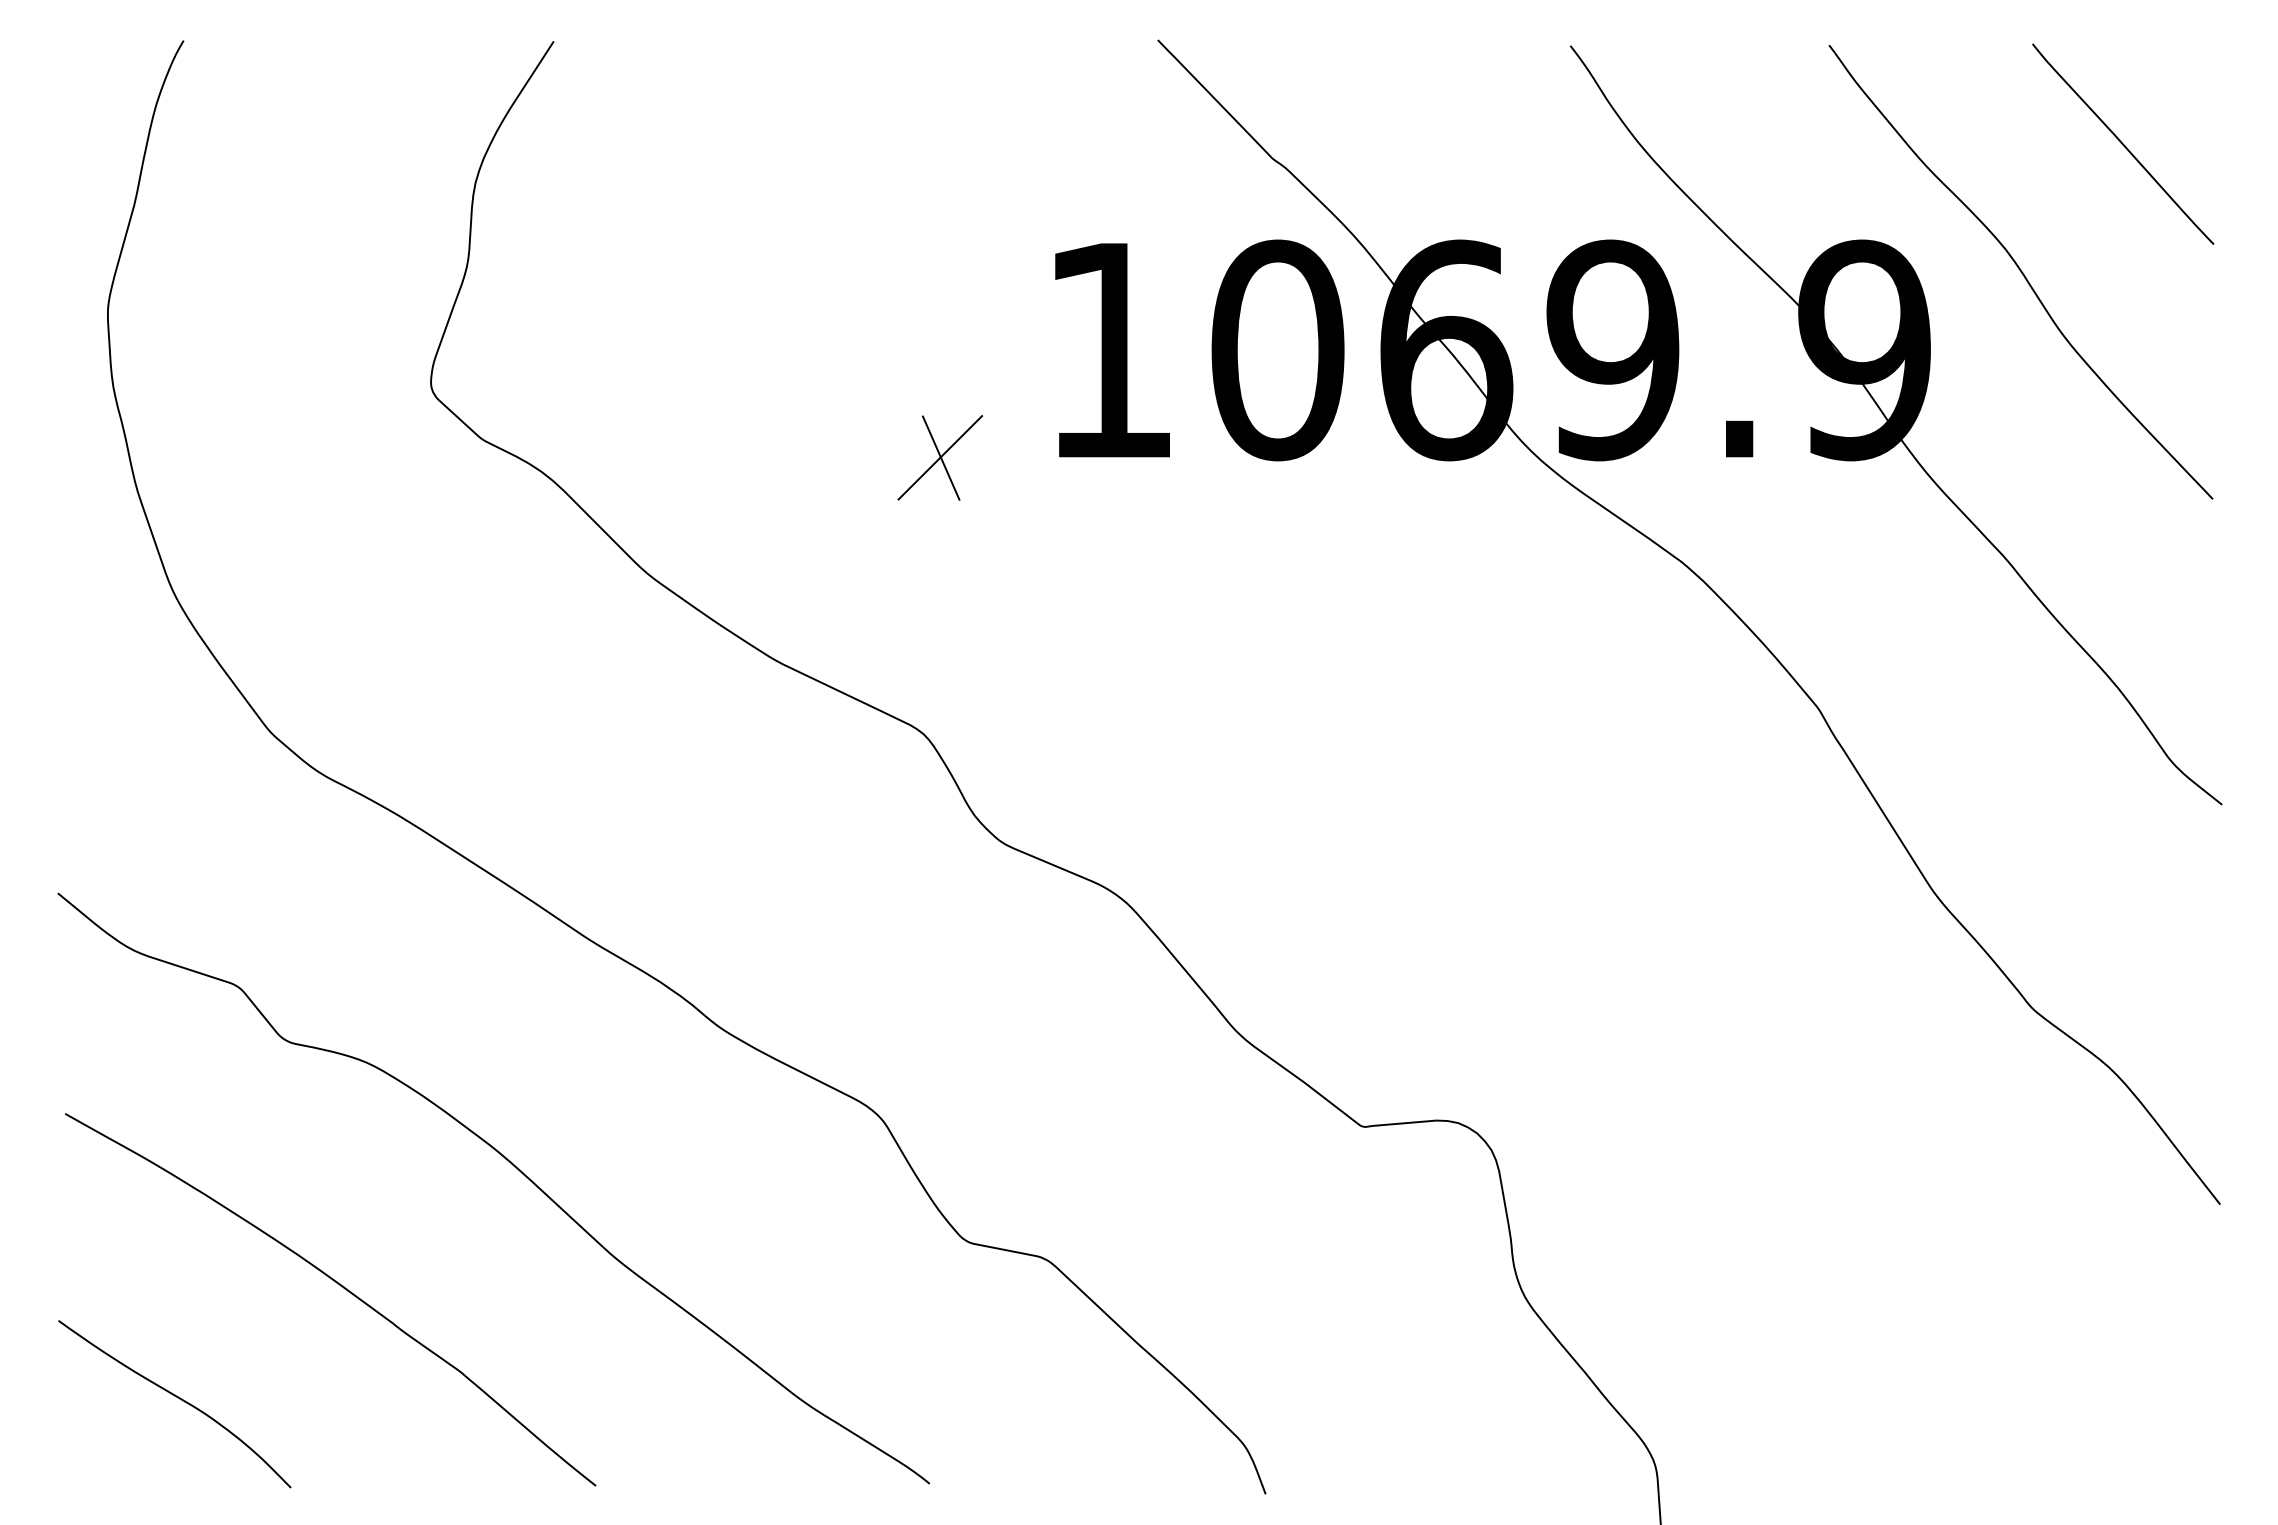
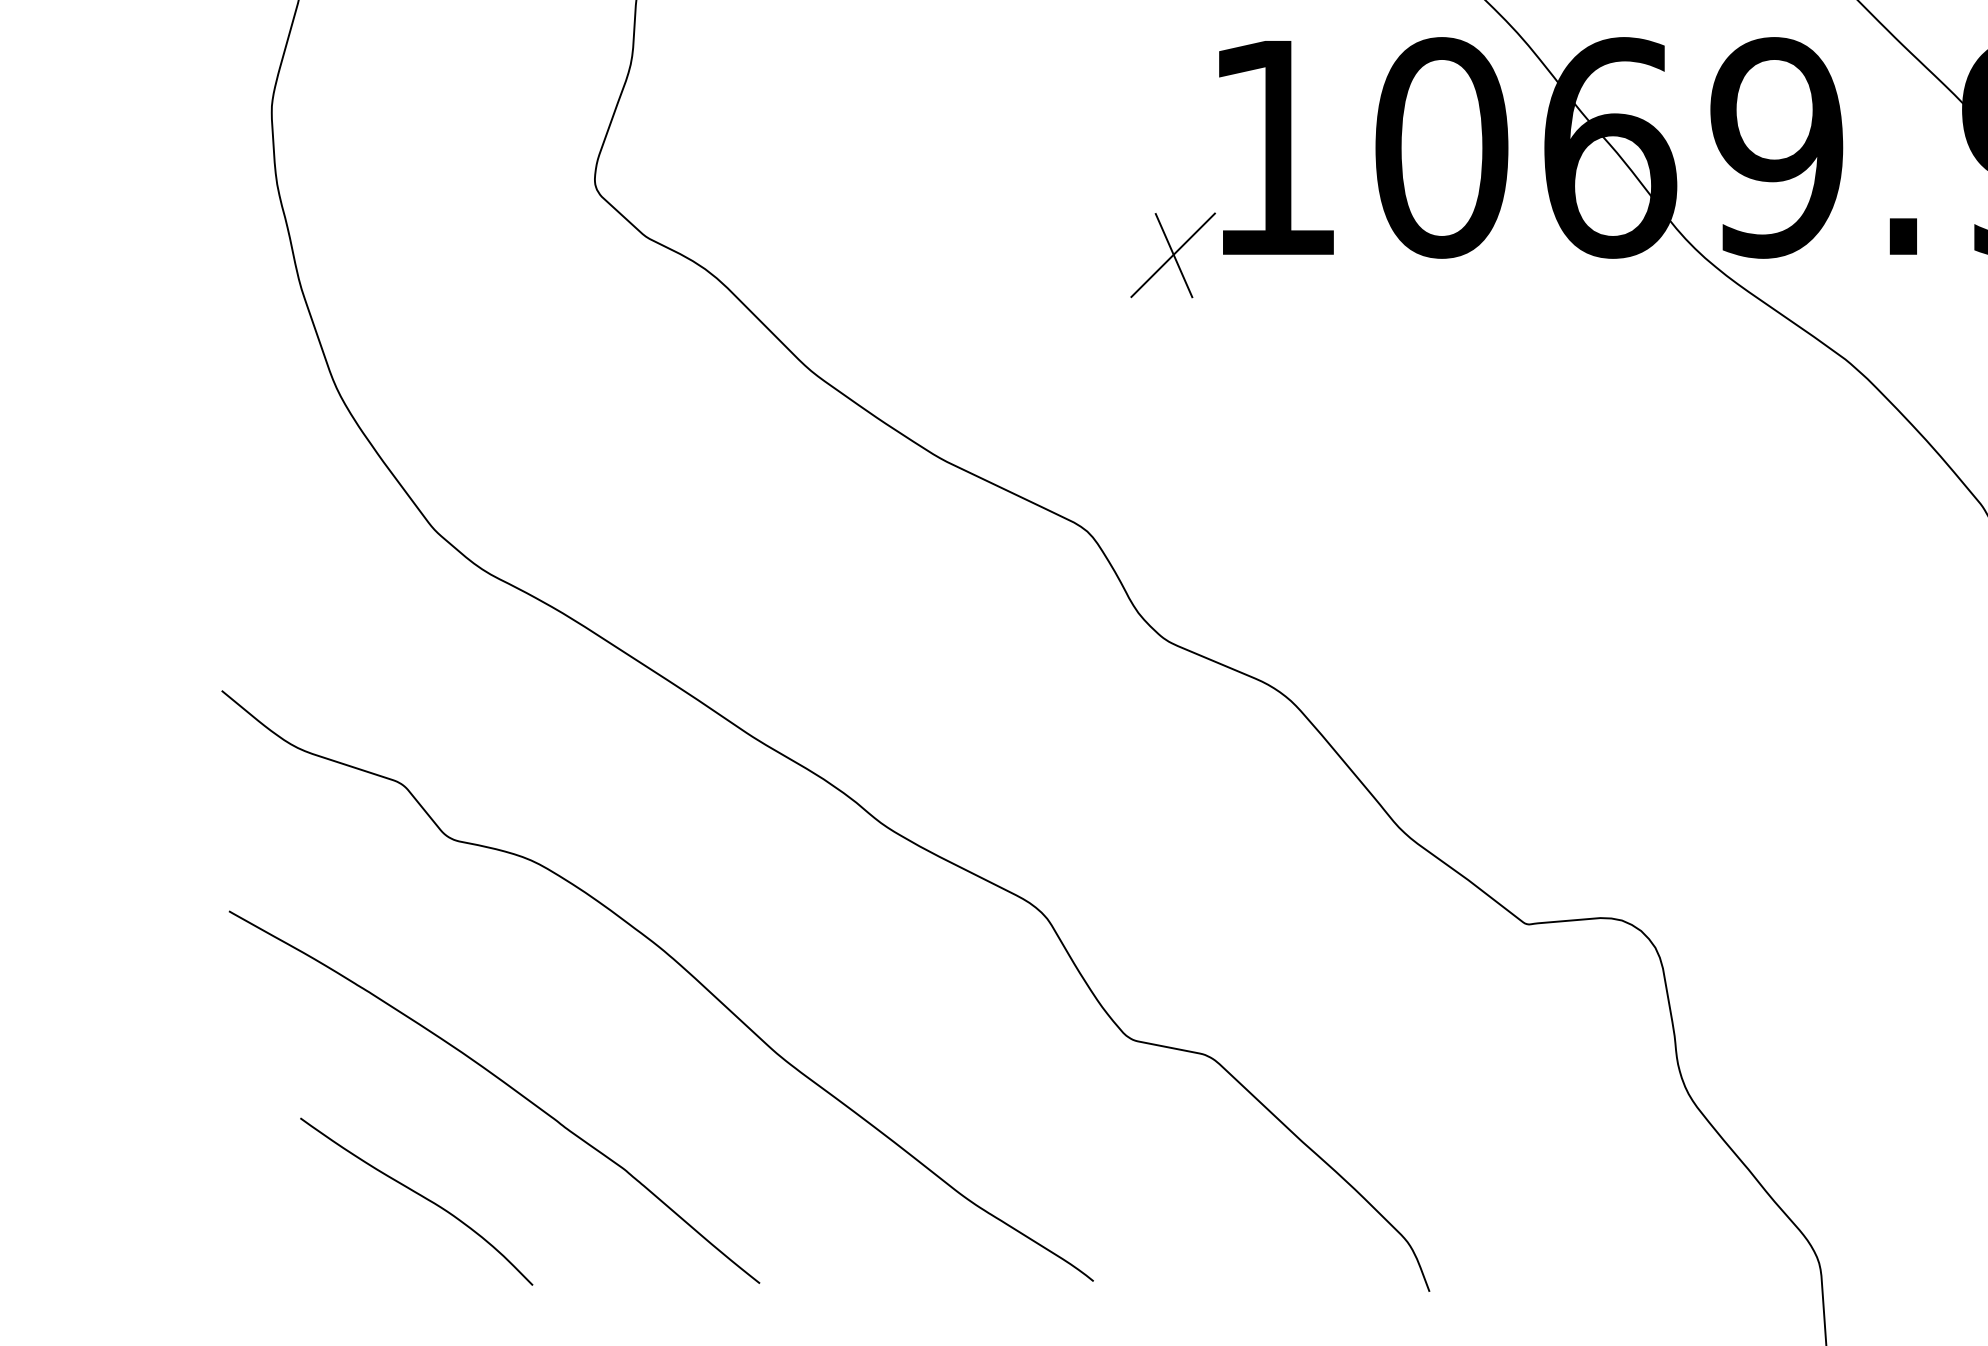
part: (940, 457) -> (1173, 255), moved
curve: (177, 1398) -> (419, 1196), moved

